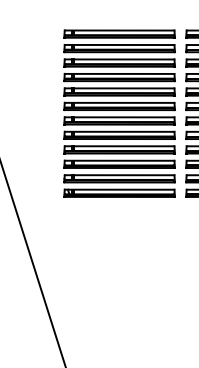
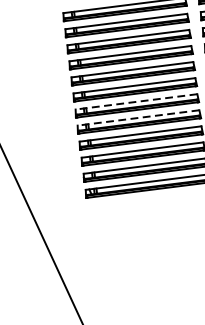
line: (119, 117) -> (136, 102), solid -> dashed
line: (119, 131) -> (138, 117), solid -> dashed

